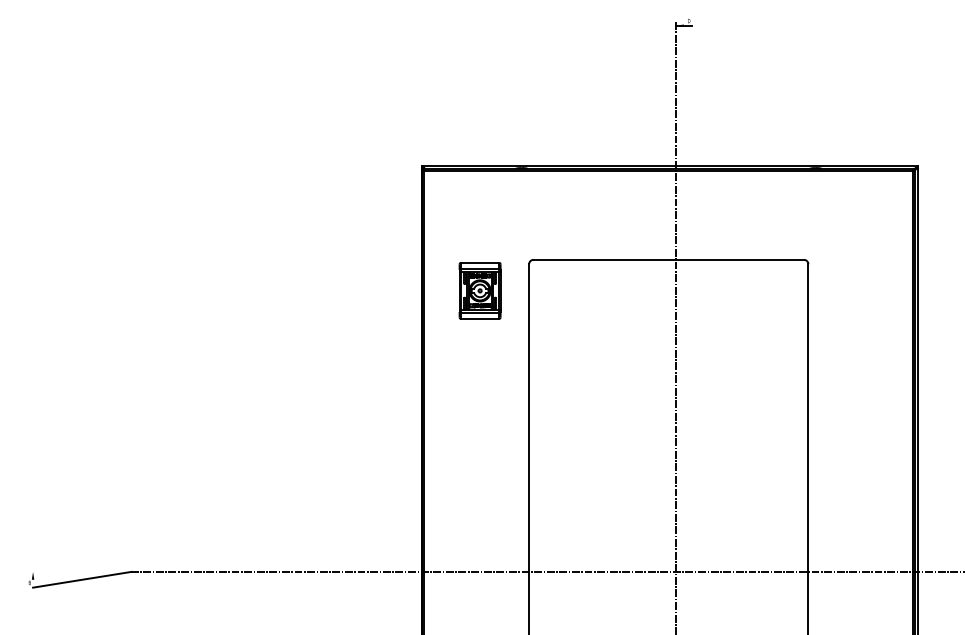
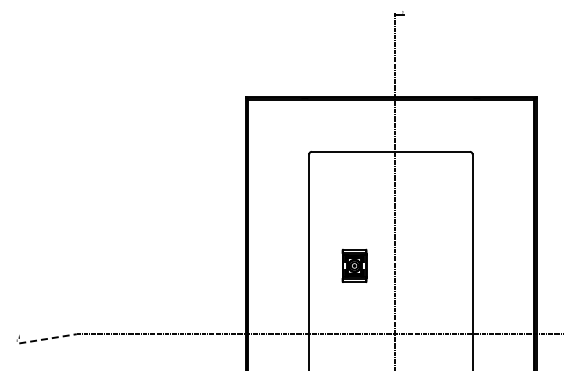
part: (479, 290) -> (354, 265), moved
line: (83, 579) -> (48, 338), solid -> dashed

